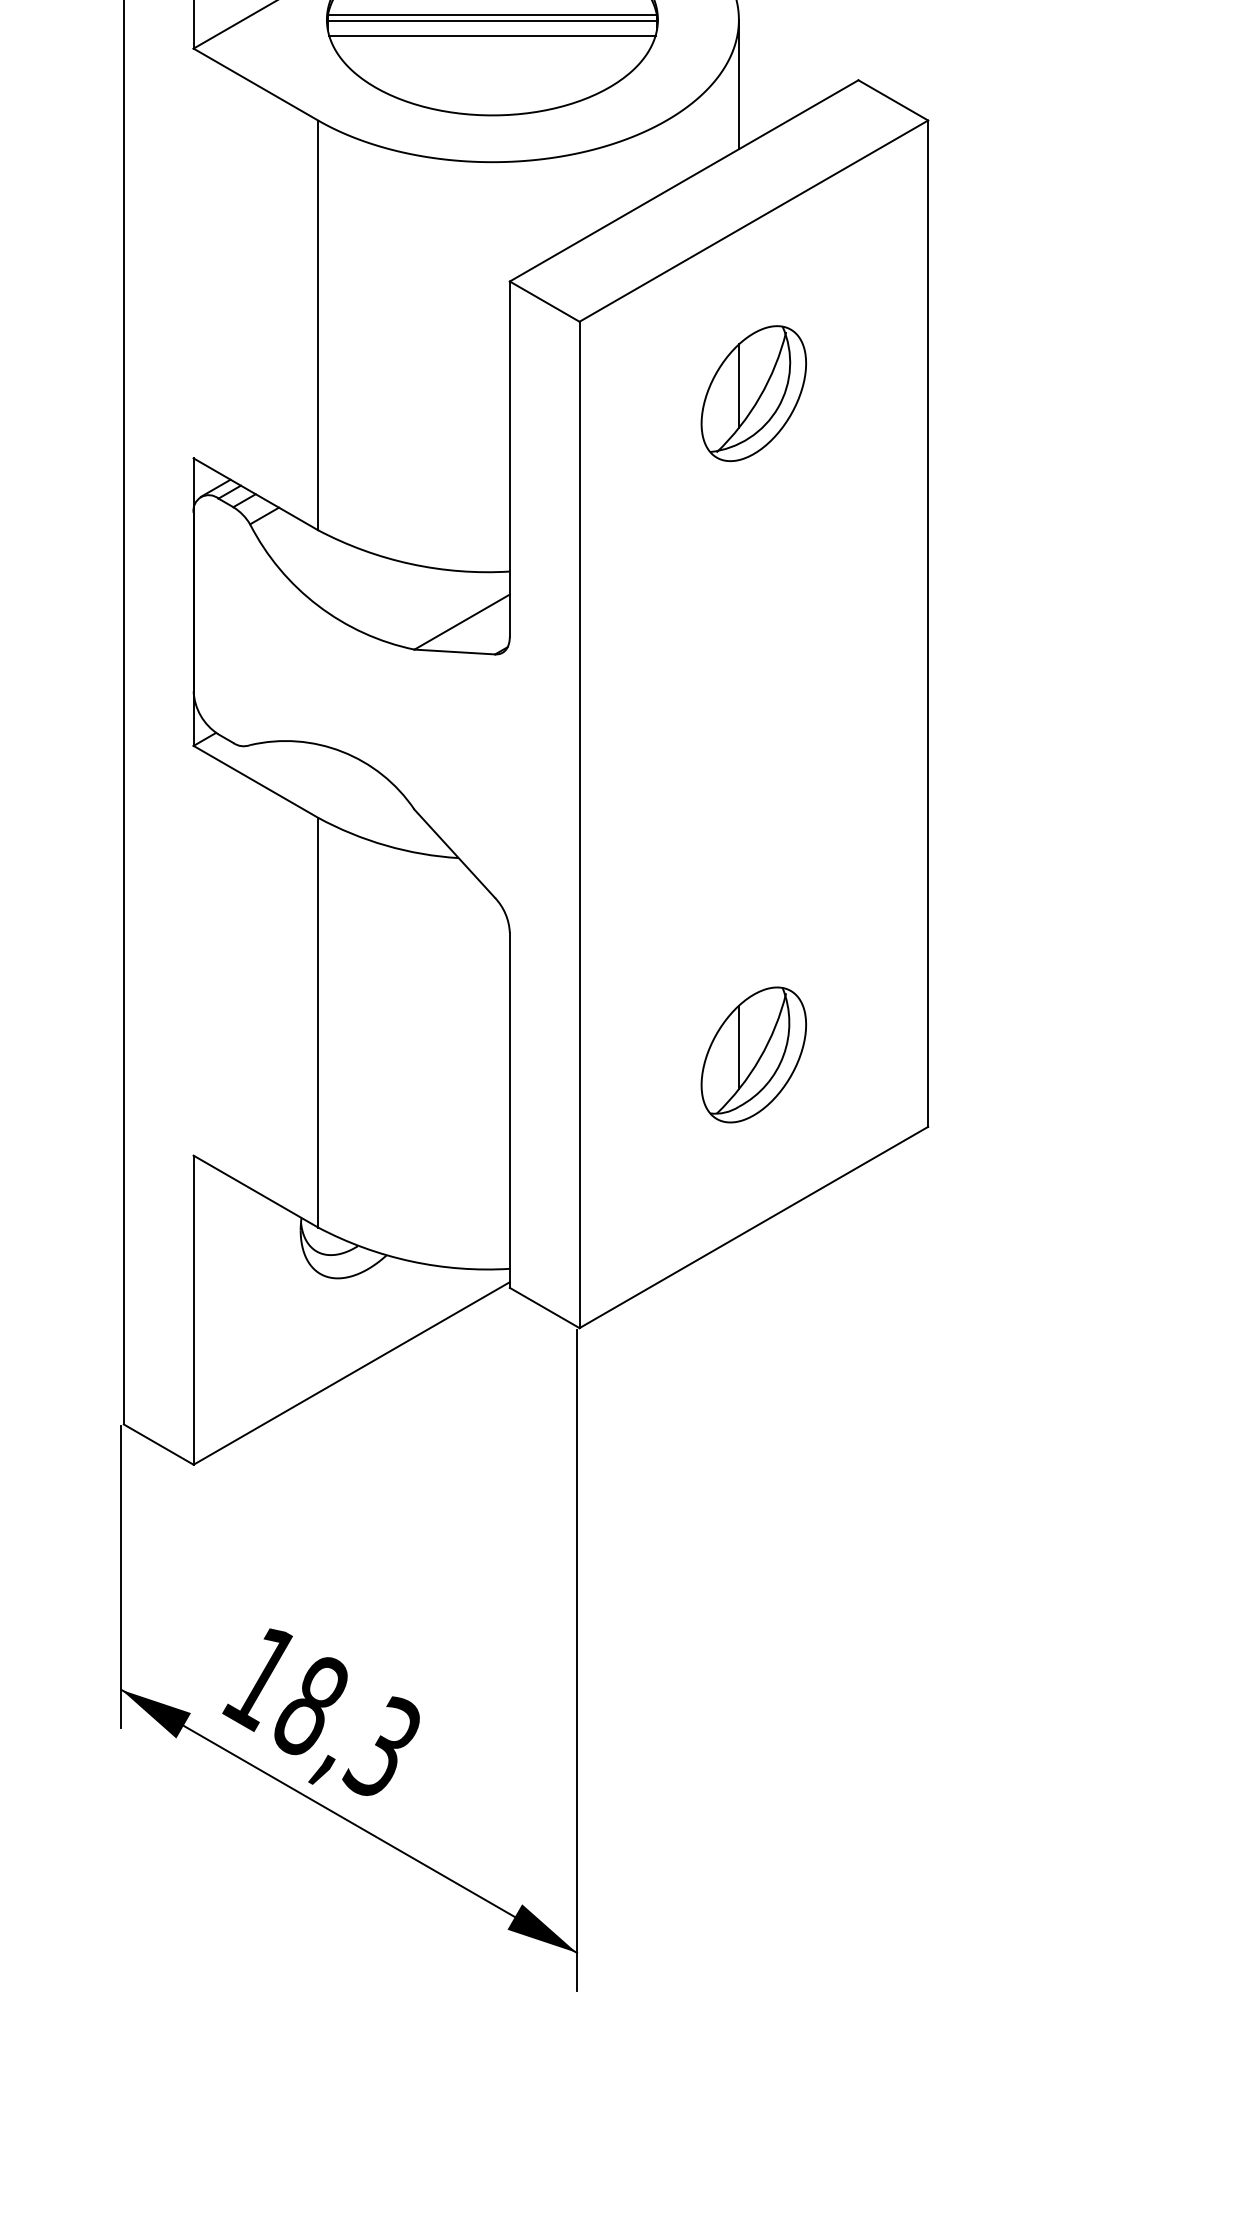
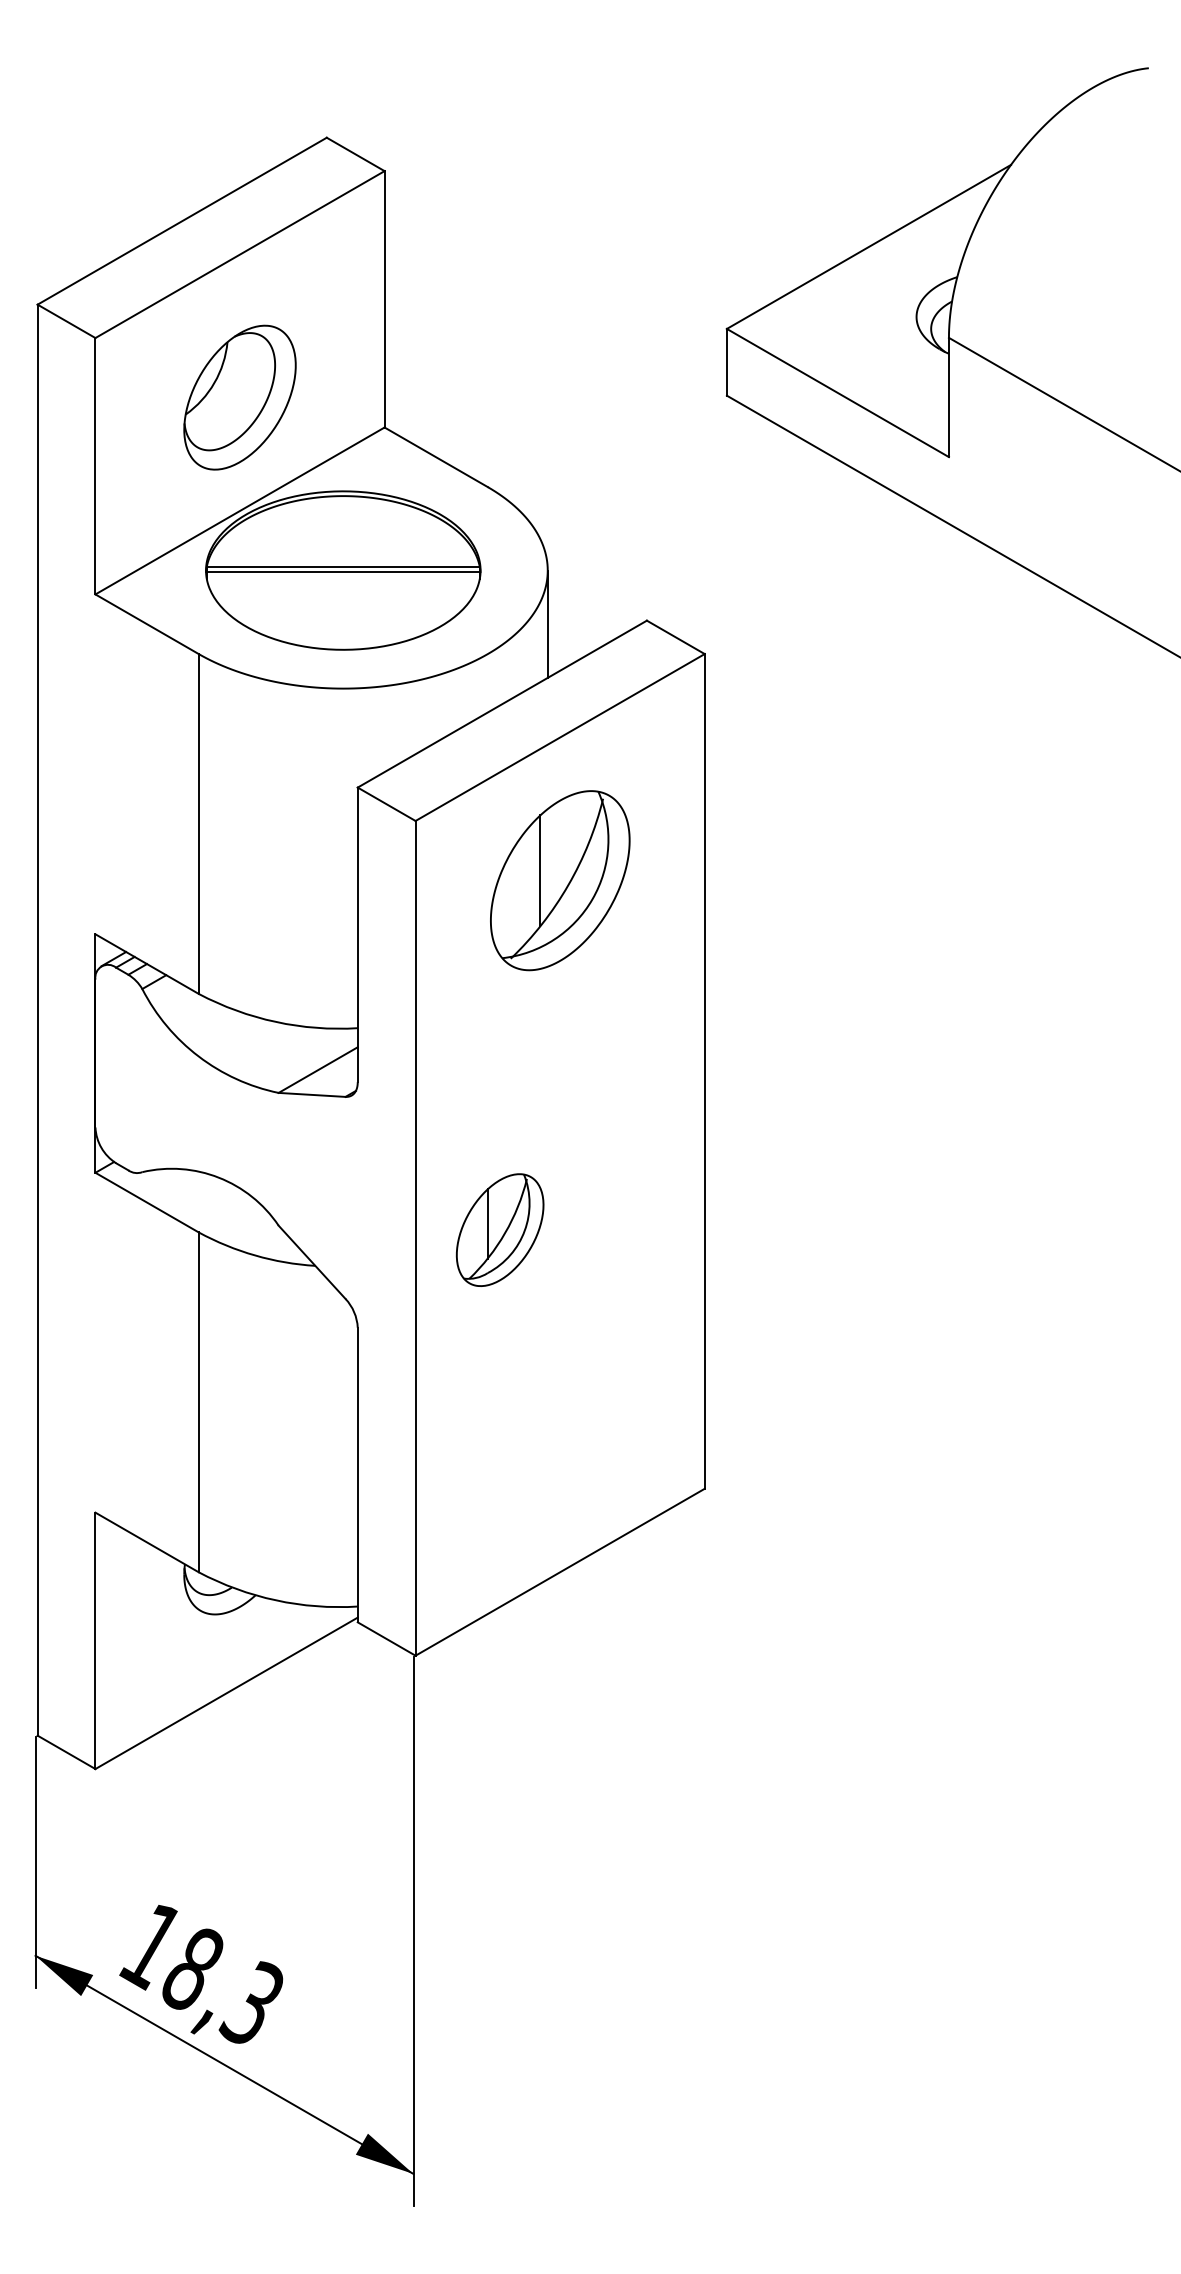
line: (491, 35) -> (342, 583), removed
part: (753, 393) -> (559, 880), size x1.6
part: (753, 1054) -> (499, 1229), moved

